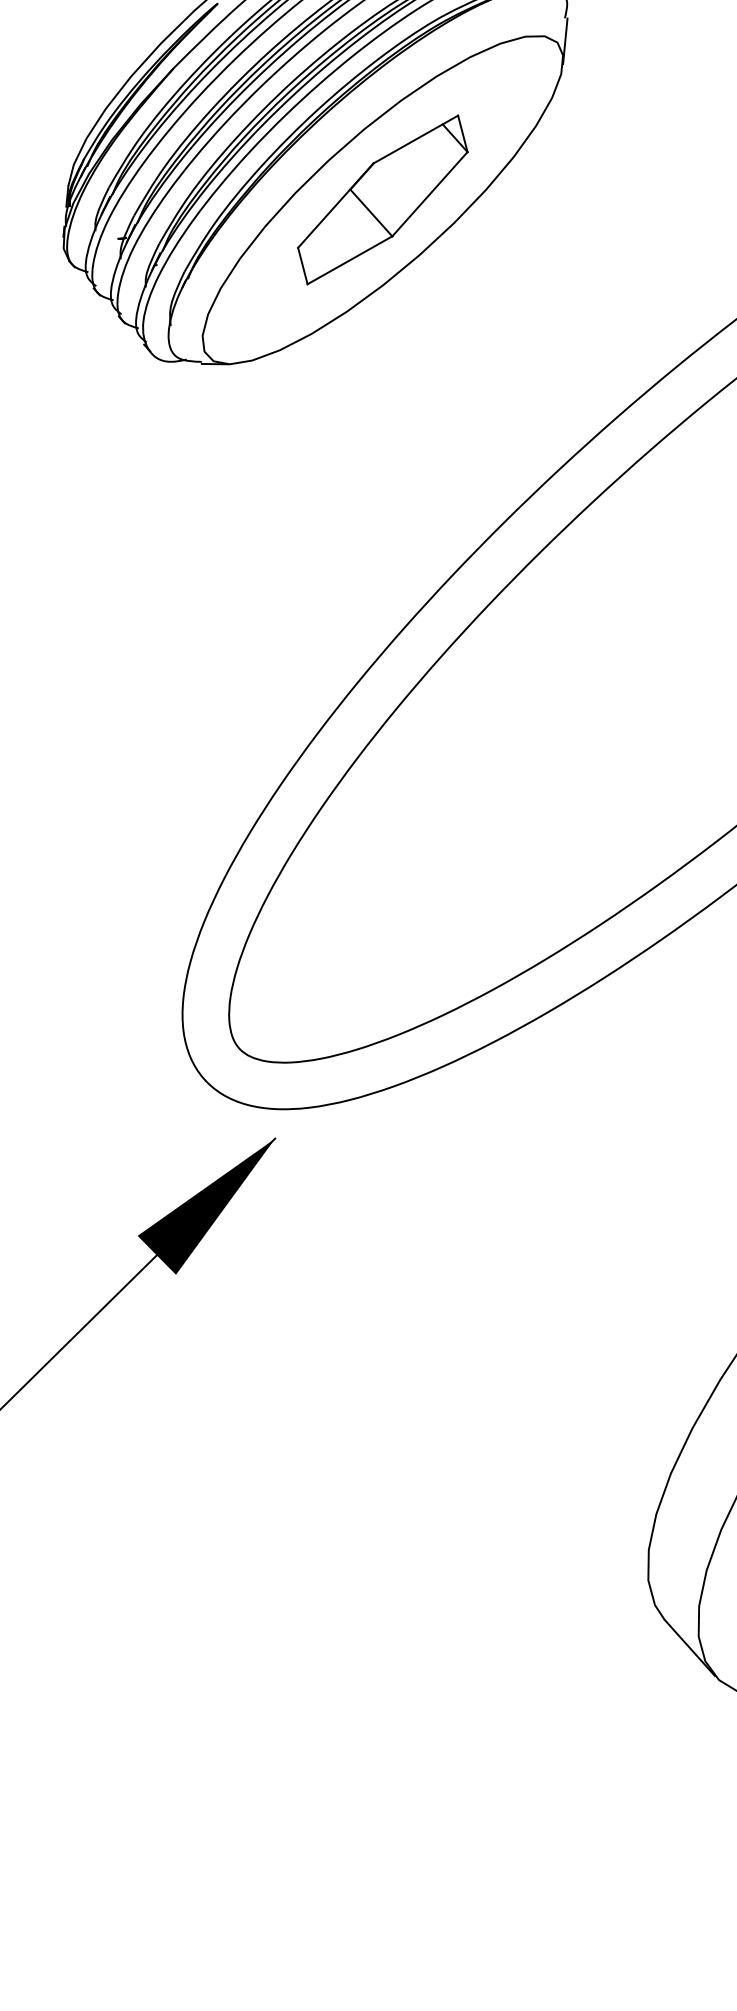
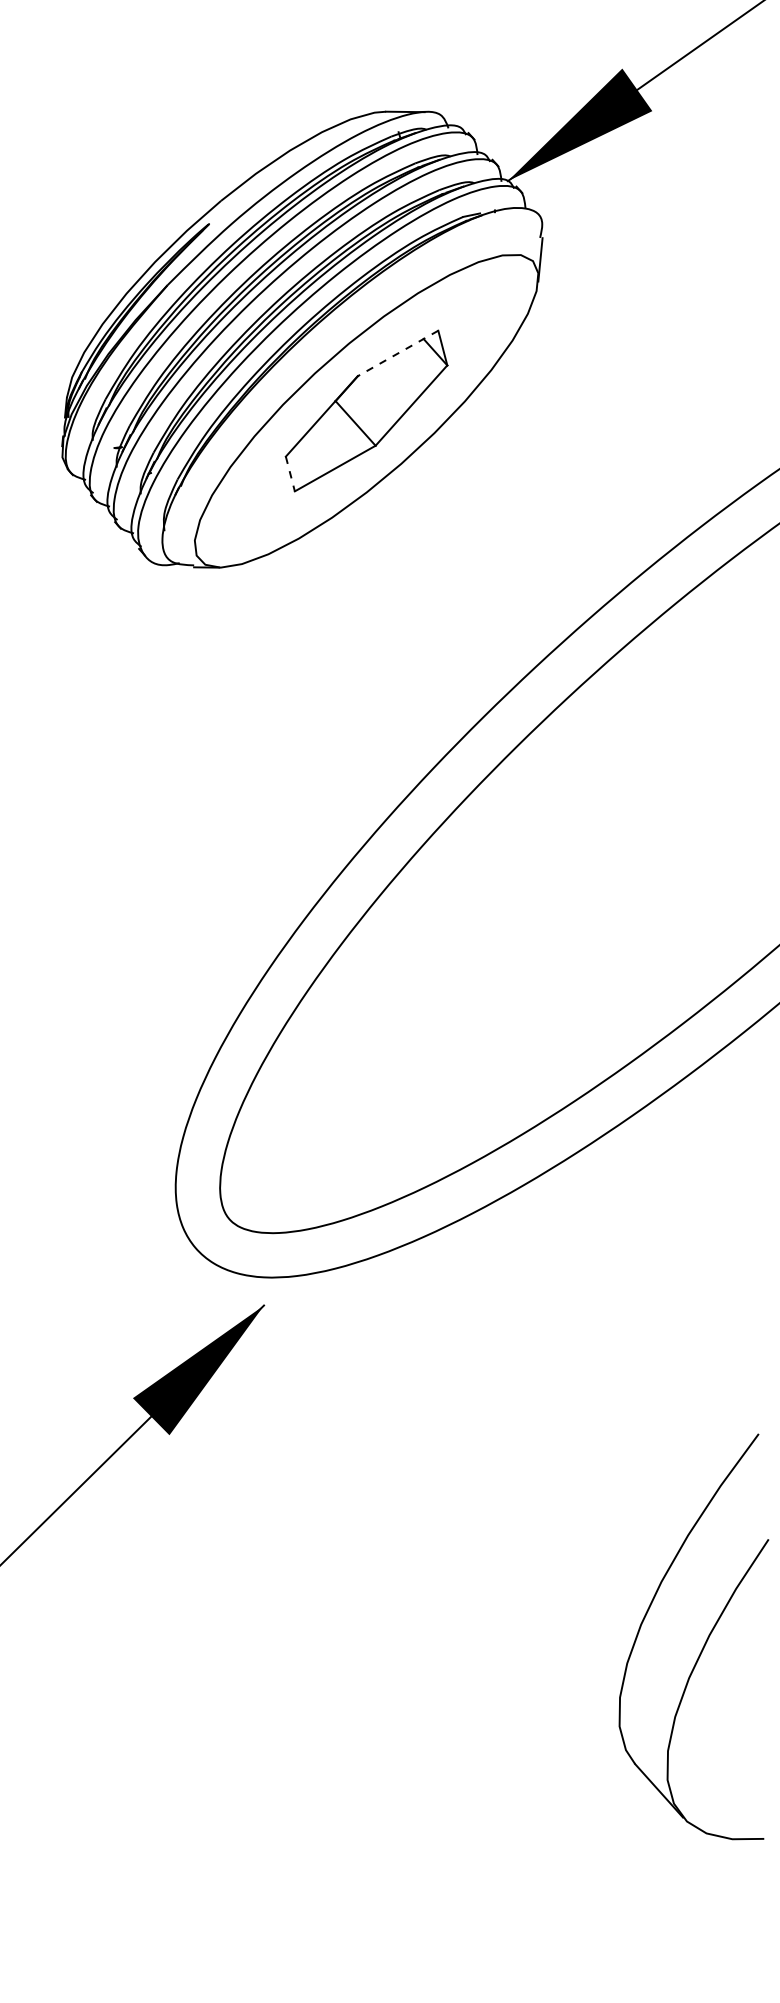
line: (415, 139) -> (397, 353), solid -> dashed
line: (302, 266) -> (290, 474), solid -> dashed

